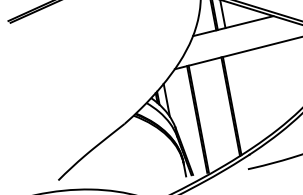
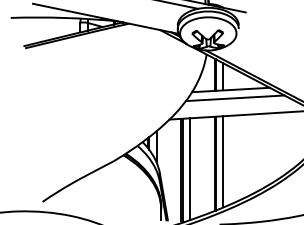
line: (238, 34) -> (234, 98), added
line: (239, 102) -> (223, 161), added
line: (206, 117) -> (190, 169), added

